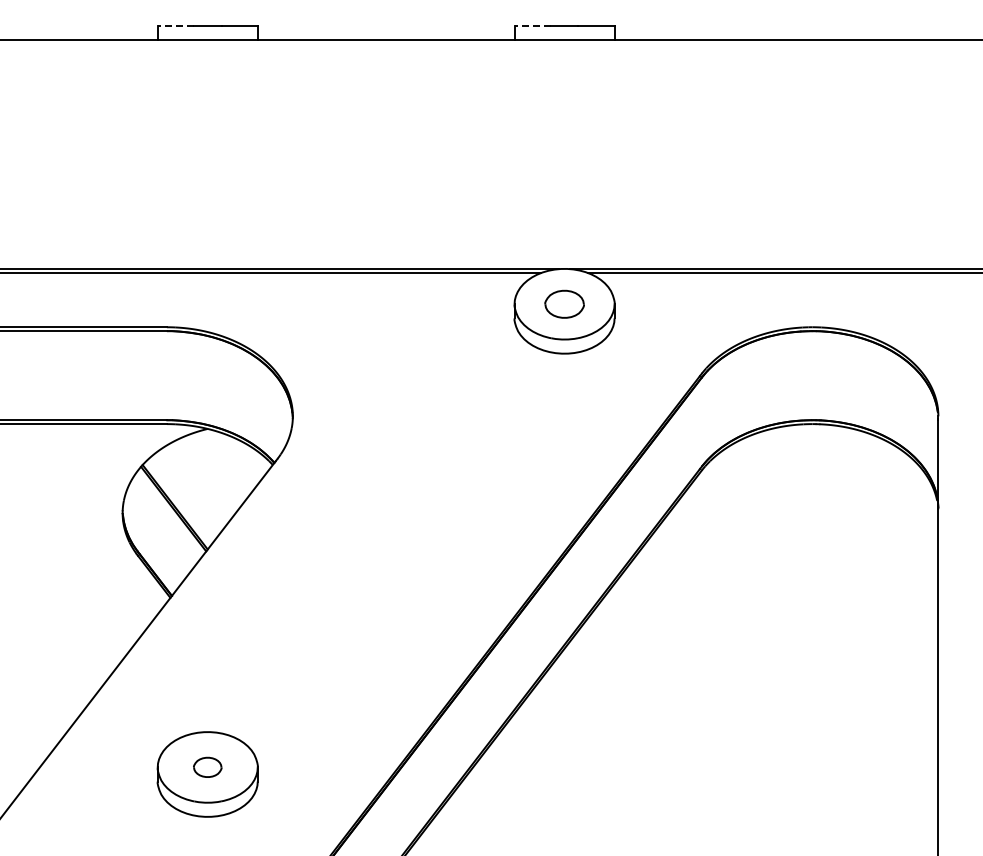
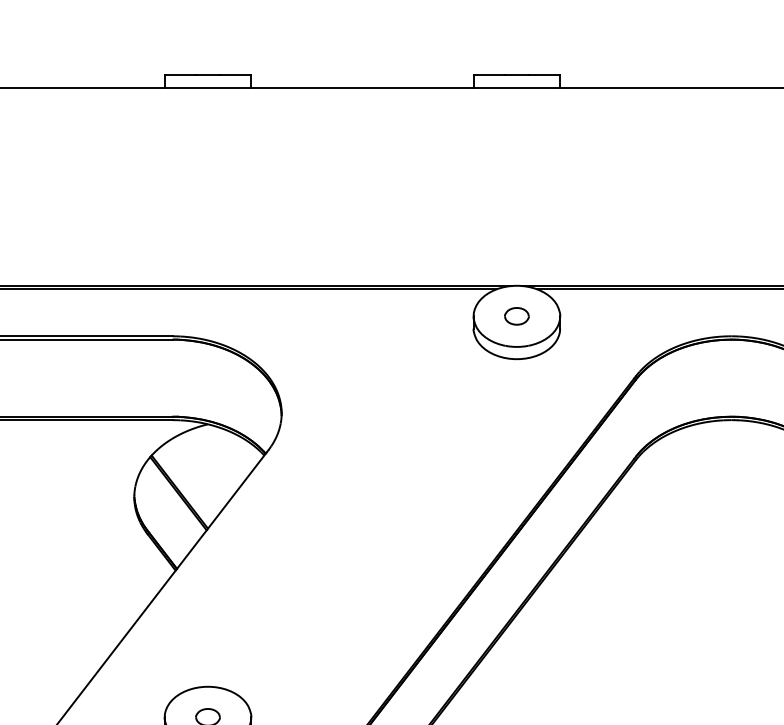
line: (175, 25) -> (180, 75), dashed -> solid
line: (532, 25) -> (489, 75), dashed -> solid
part: (564, 303) -> (516, 315), size x0.71

